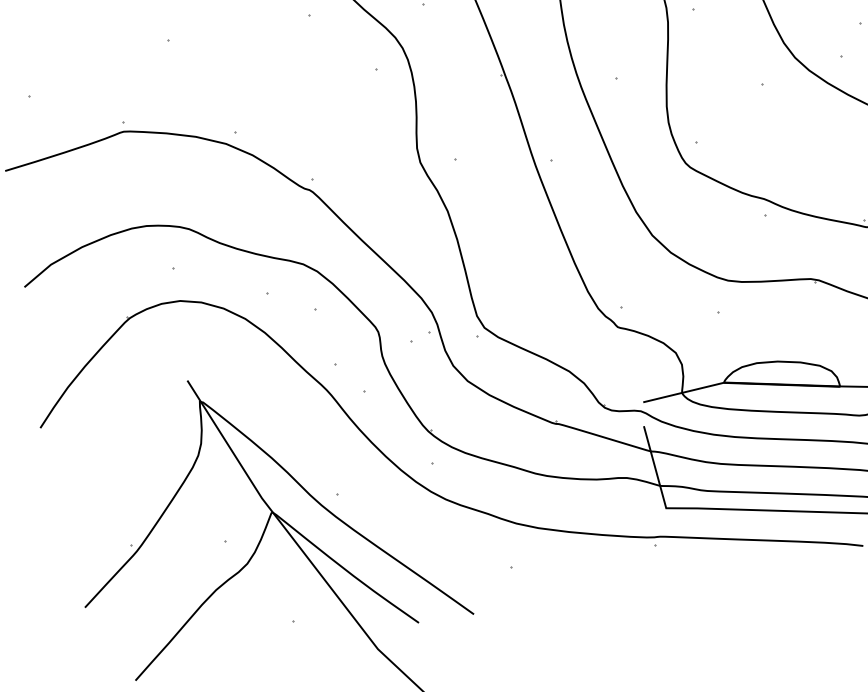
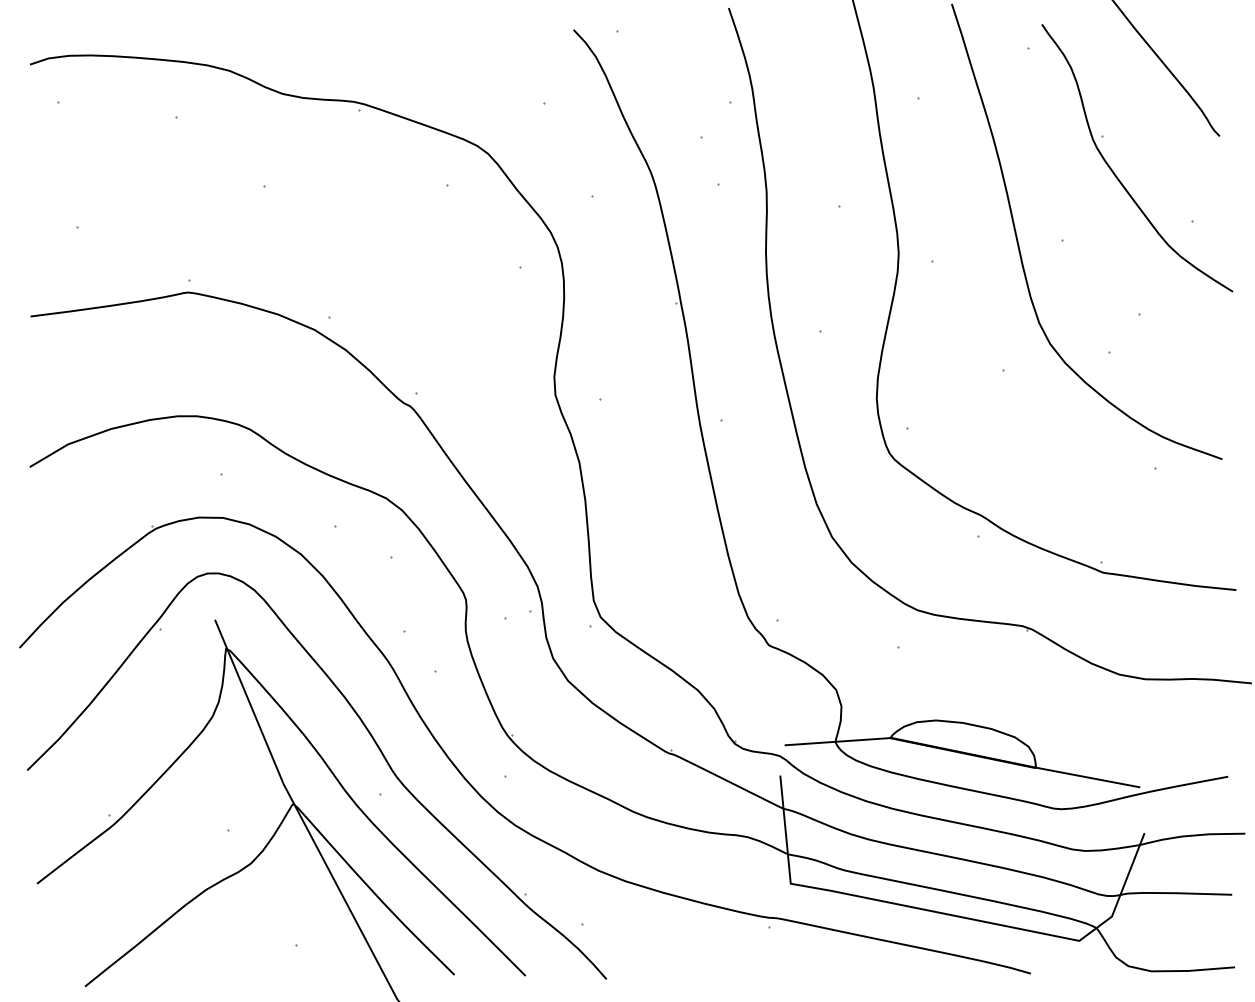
part: (324, 452) -> (372, 739), added

